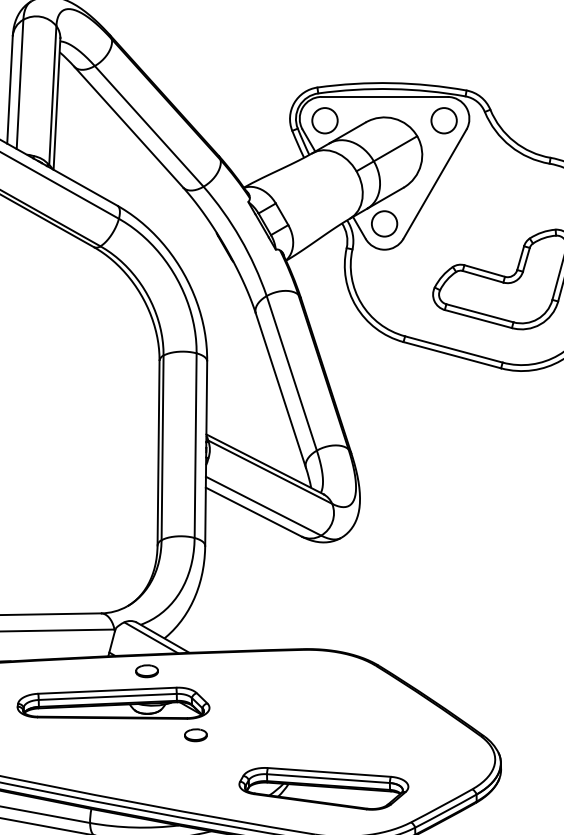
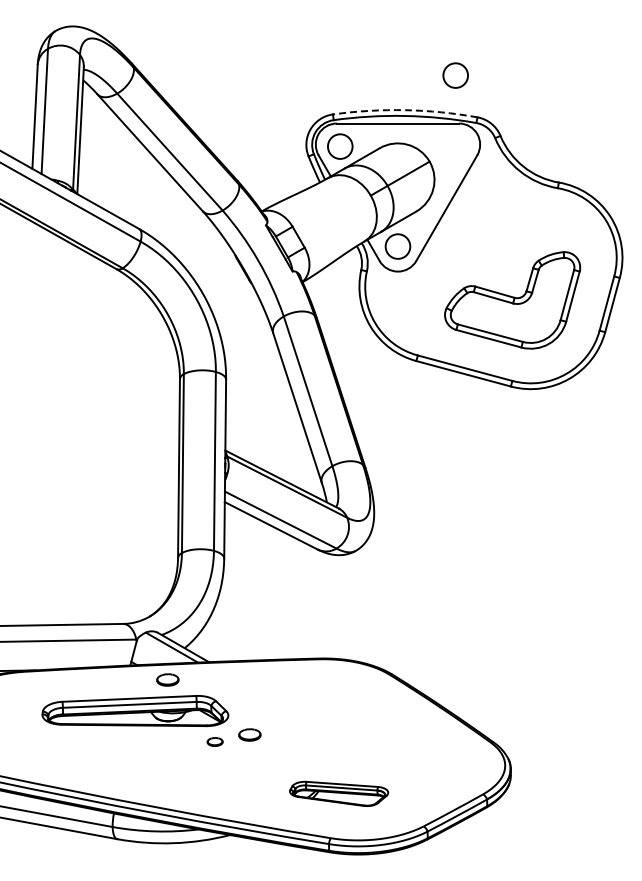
arc: (392, 83) -> (405, 110), solid -> dashed
circle: (443, 120) -> (455, 75), moved
part: (231, 727) -> (249, 734), added
part: (195, 734) -> (214, 741), size x0.7
part: (323, 788) -> (338, 793), size x0.6

